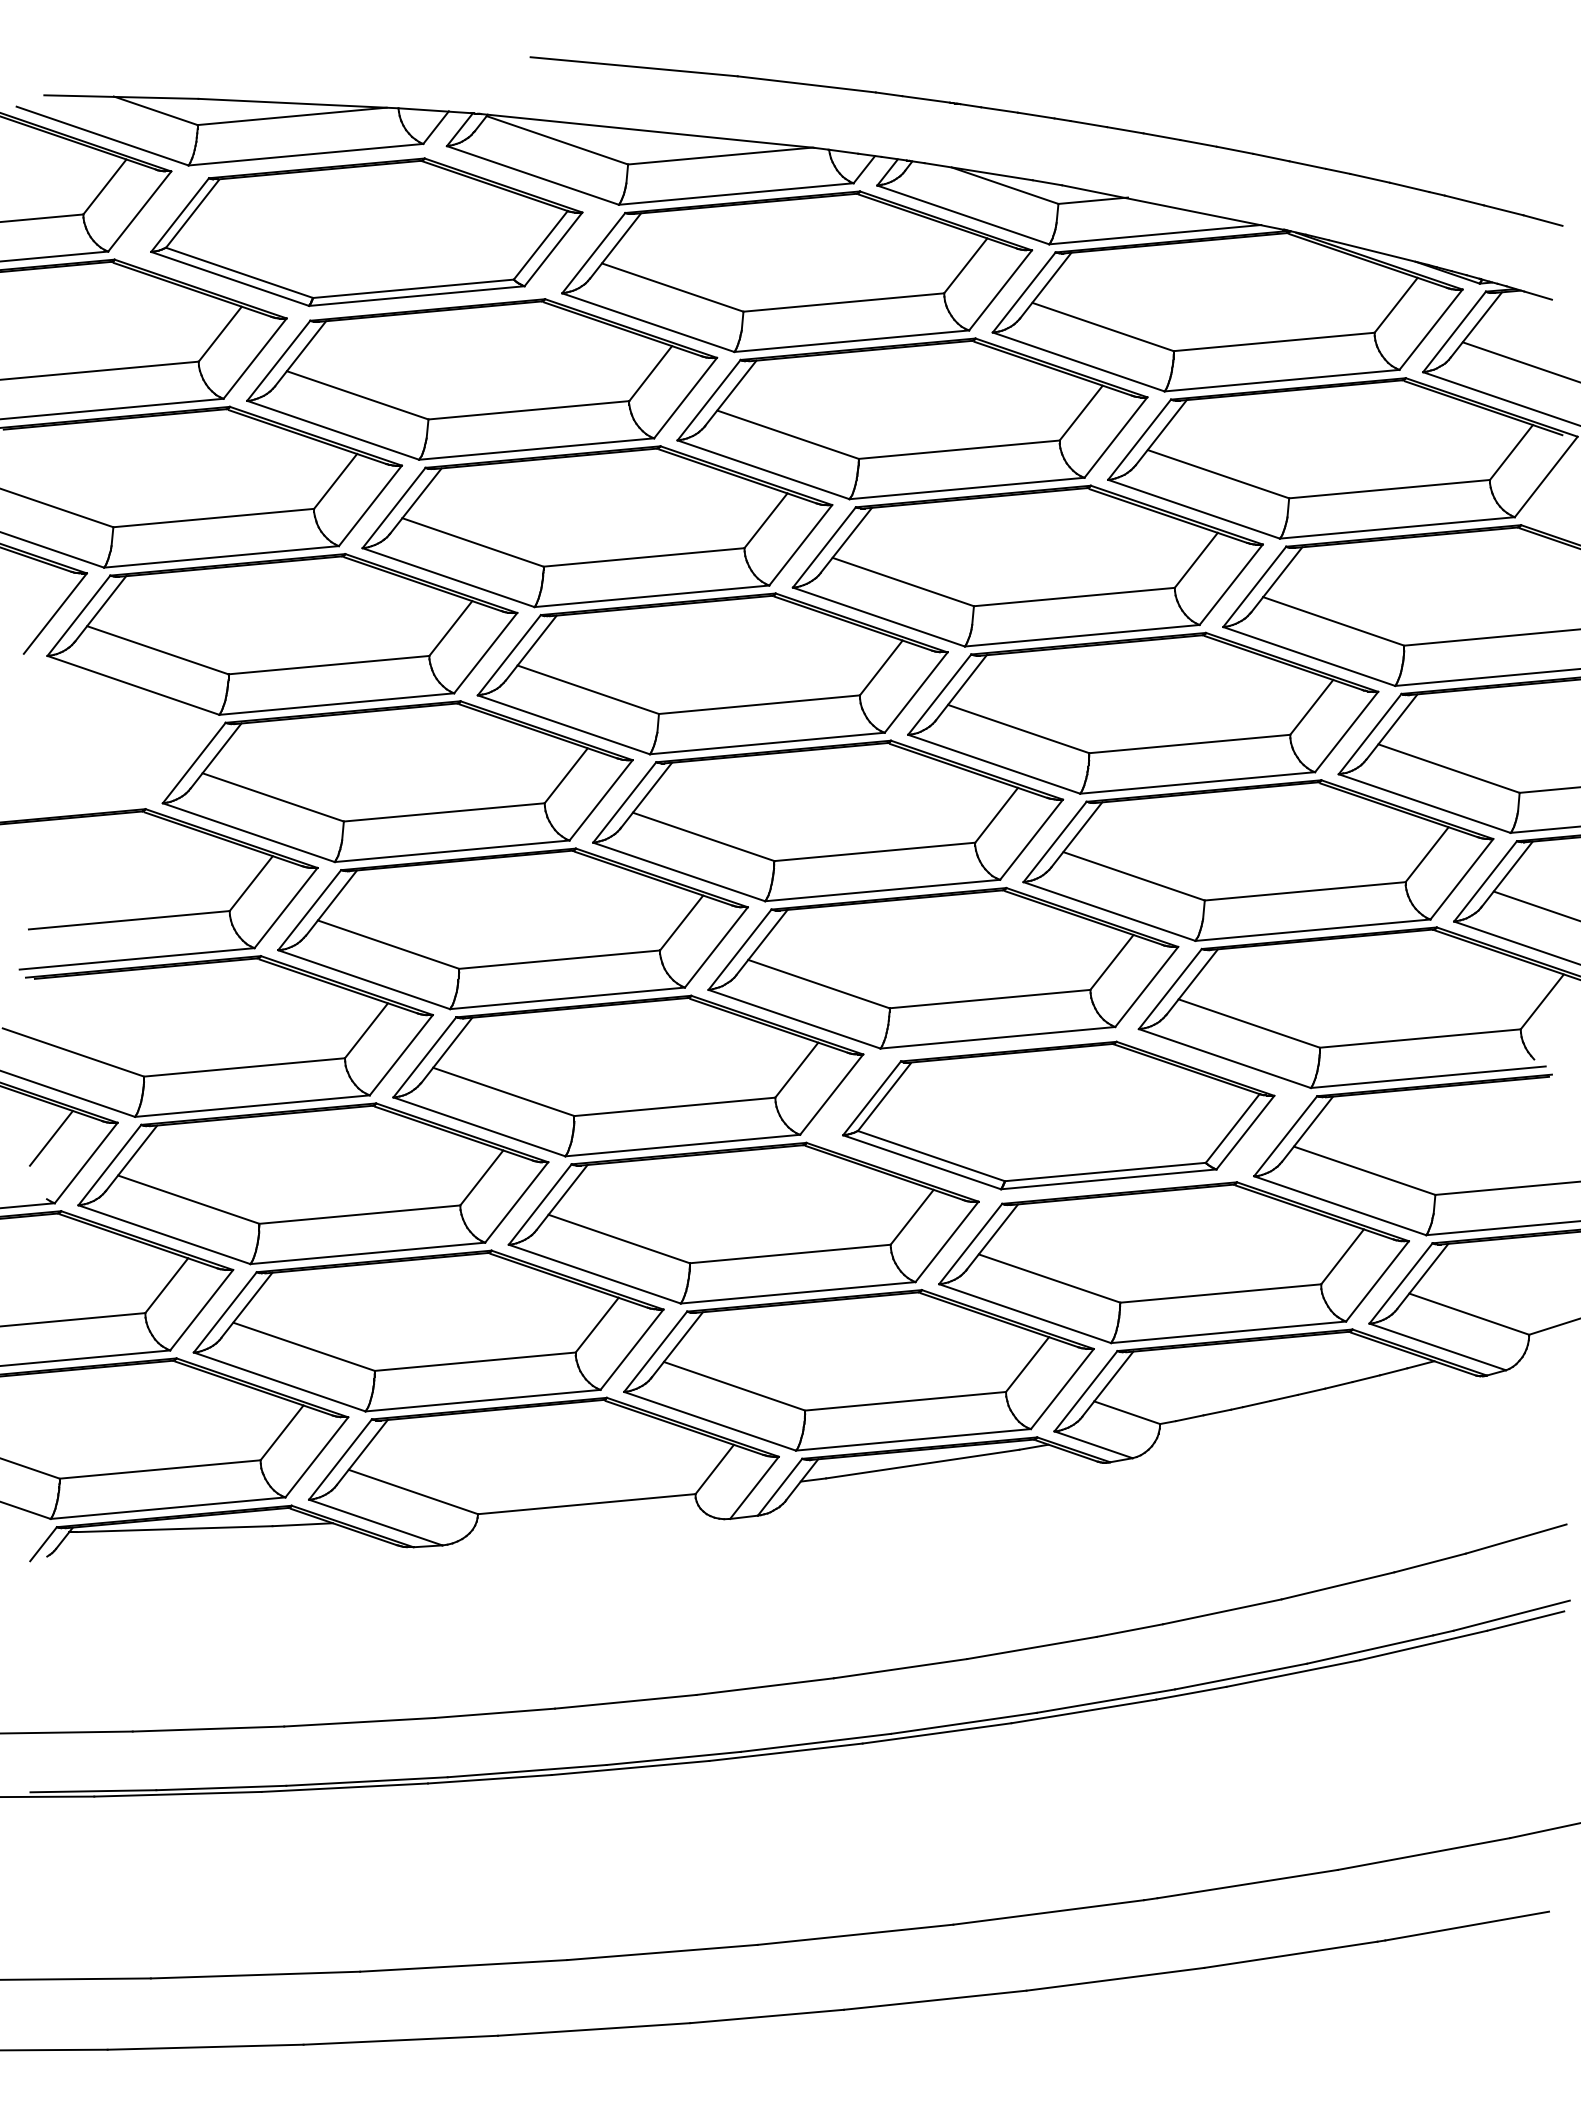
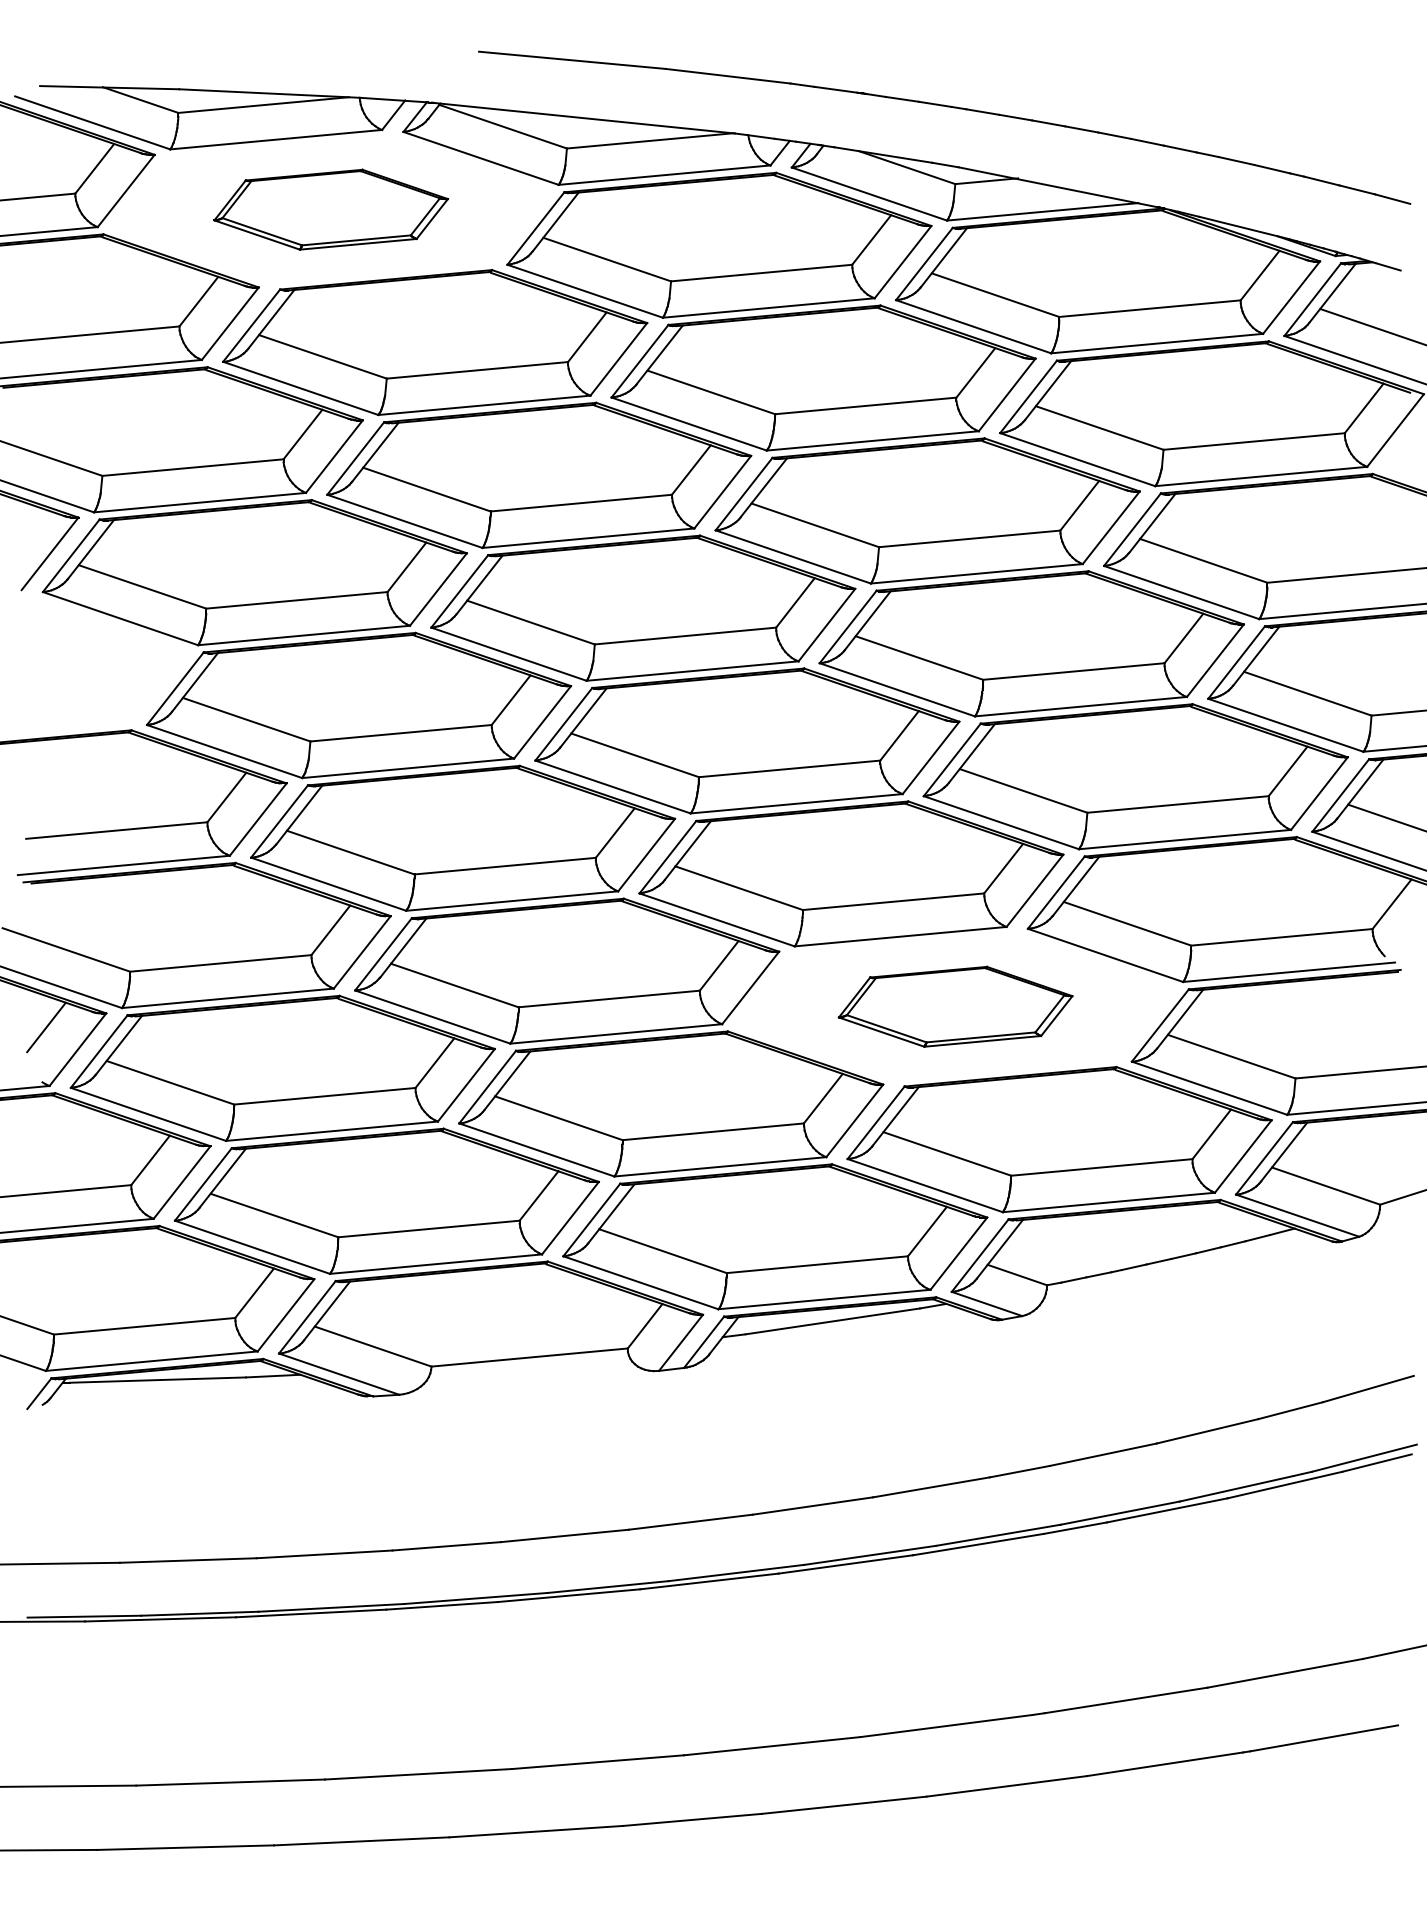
part: (366, 232) -> (330, 209), size x0.6
part: (1058, 1115) -> (955, 1006), size x0.6

